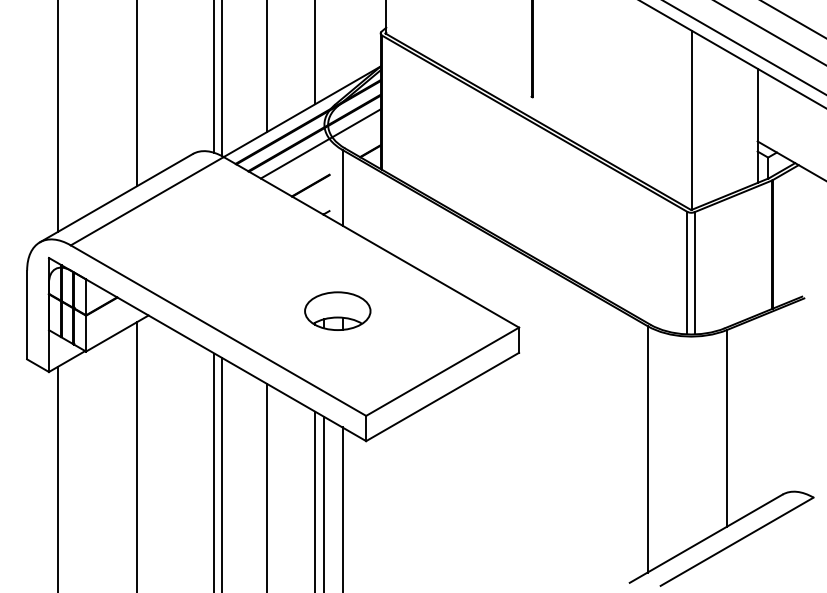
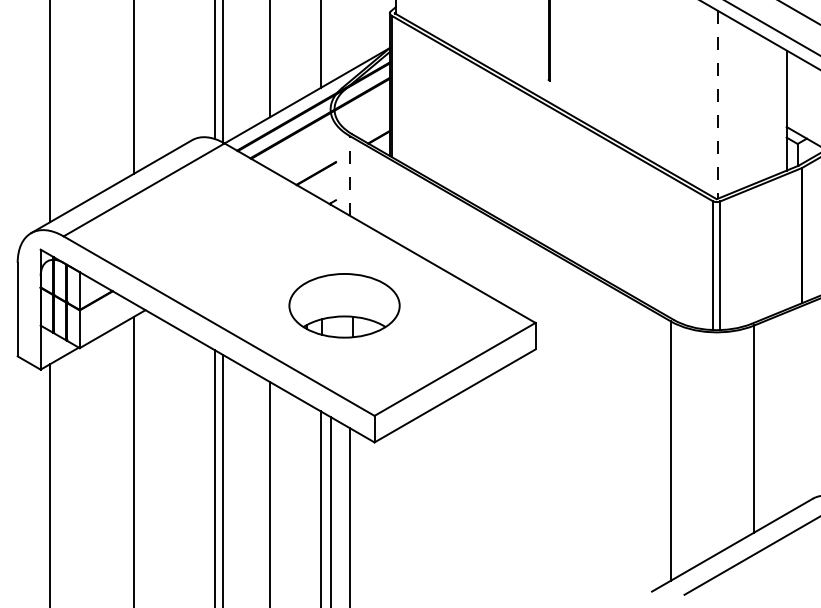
line: (692, 120) -> (718, 104), solid -> dashed
line: (320, 143) -> (326, 129), removed
line: (342, 187) -> (349, 175), solid -> dashed
part: (337, 310) -> (344, 304), size x1.6

